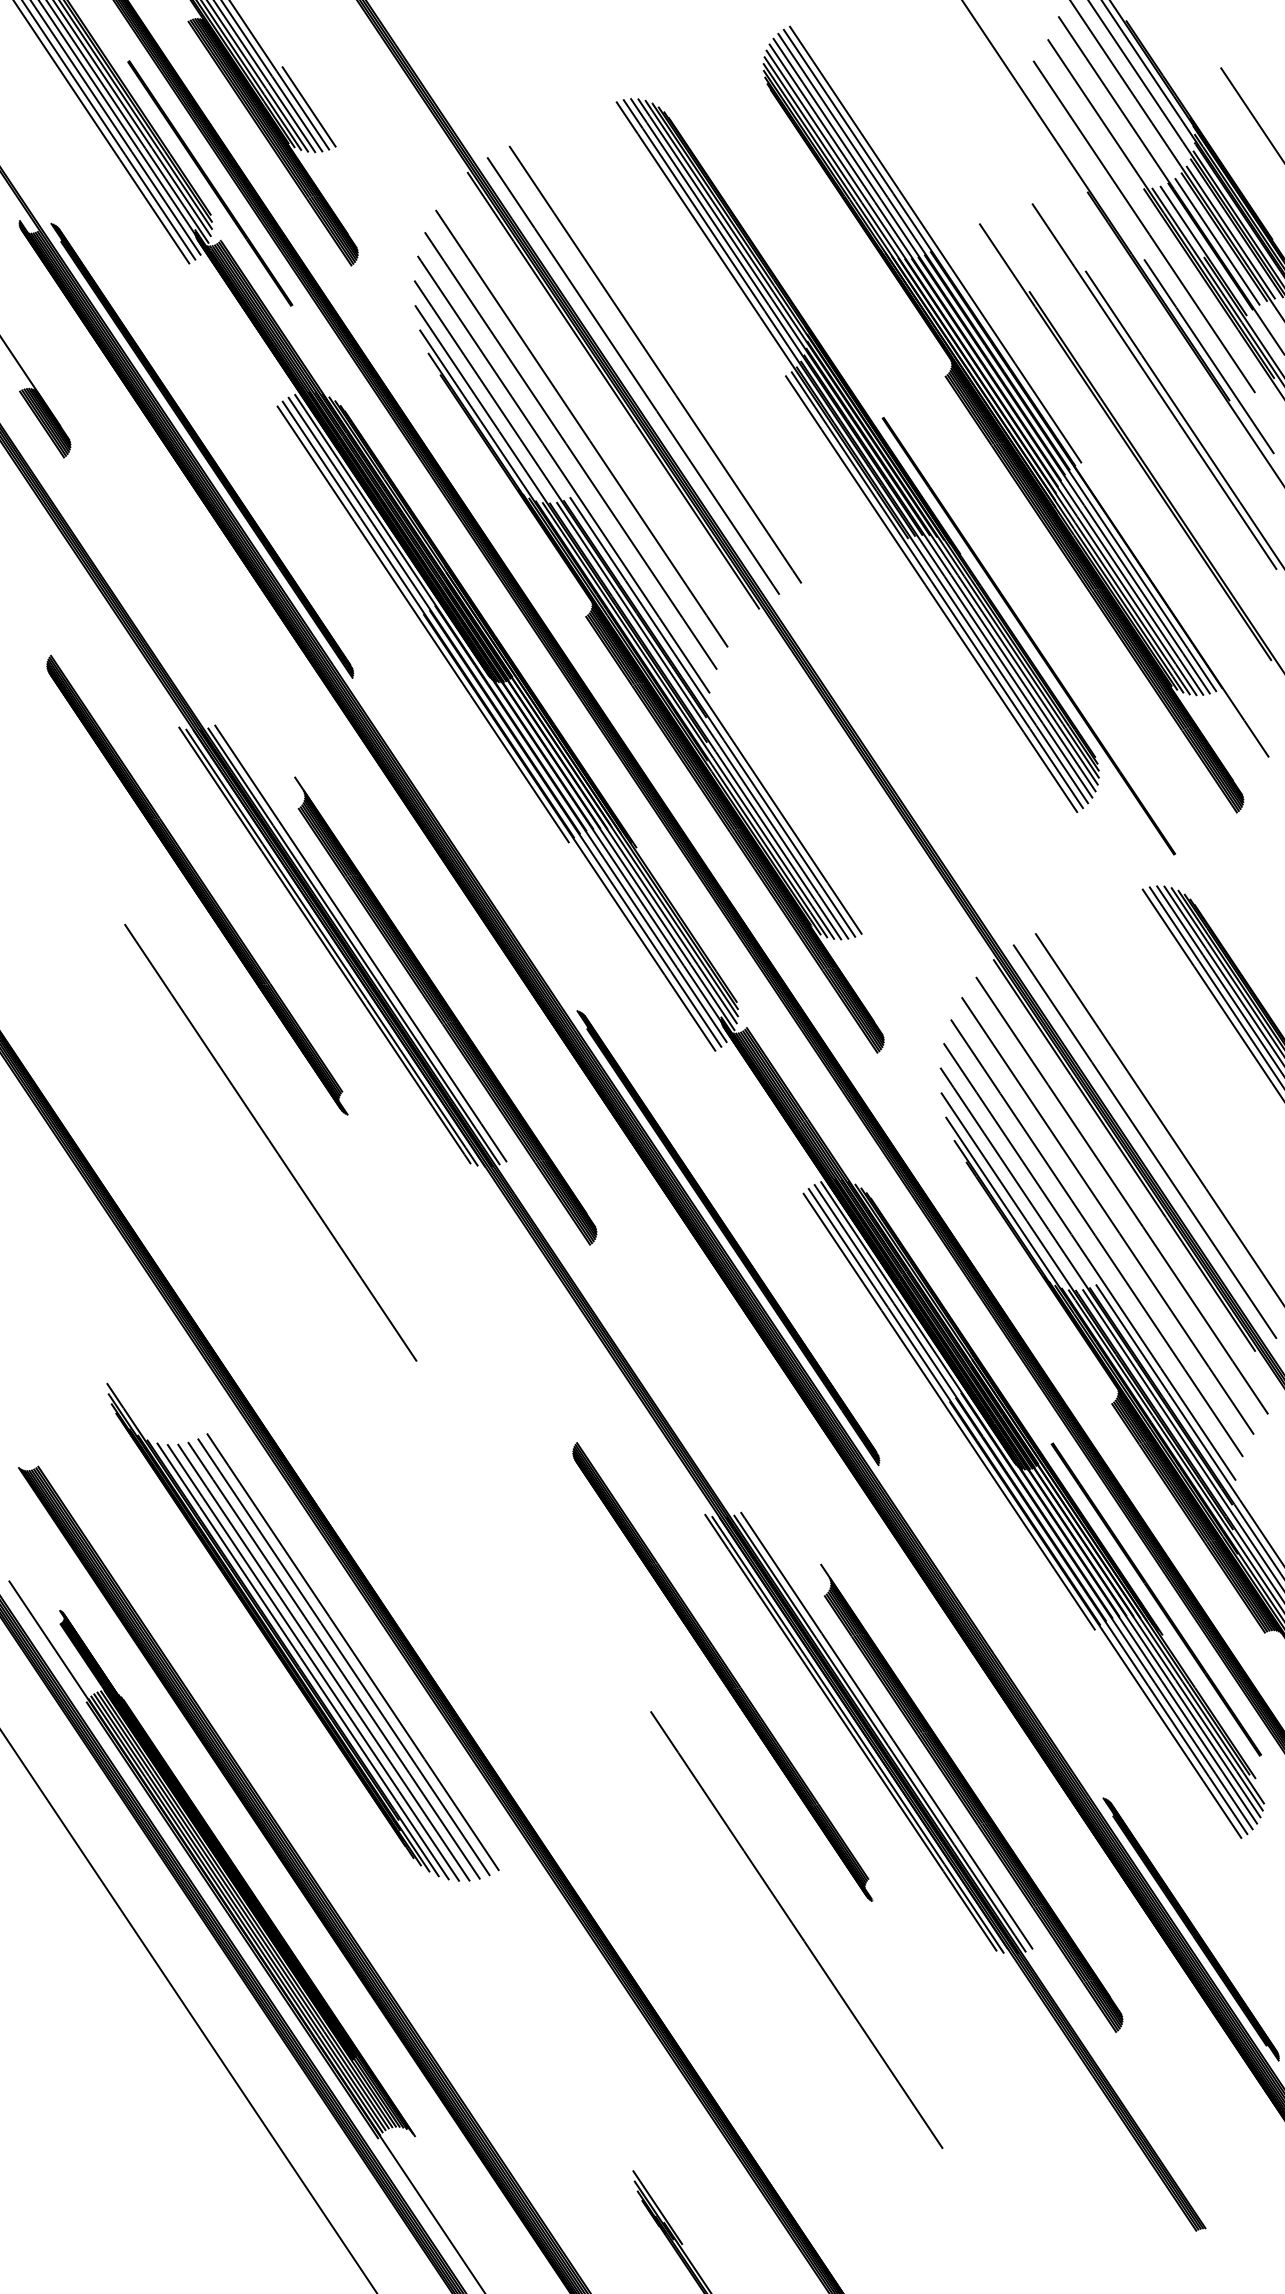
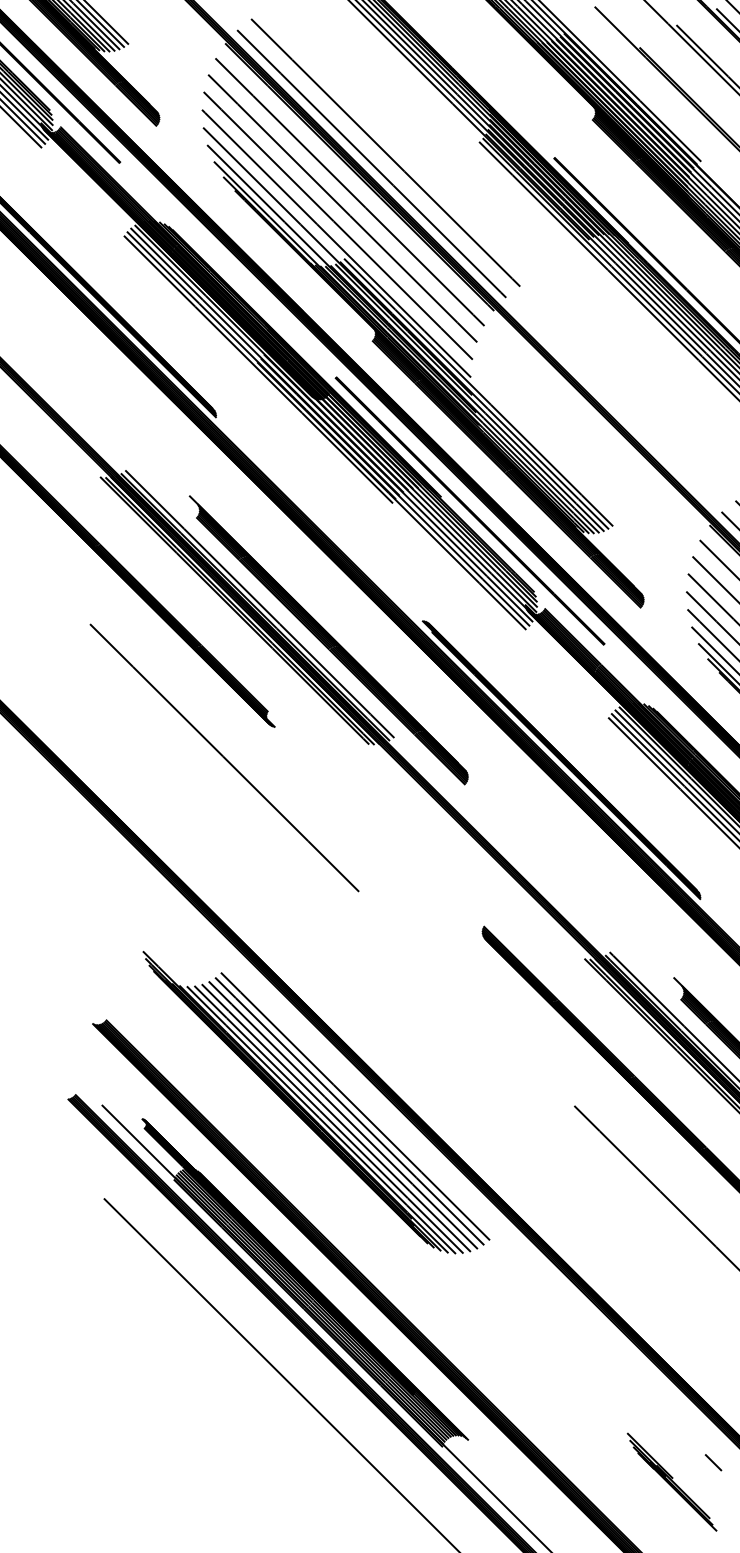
line: (595, 408) -> (349, 192), added
line: (671, 874) -> (469, 511), added
line: (741, 2233) -> (713, 1462), added

